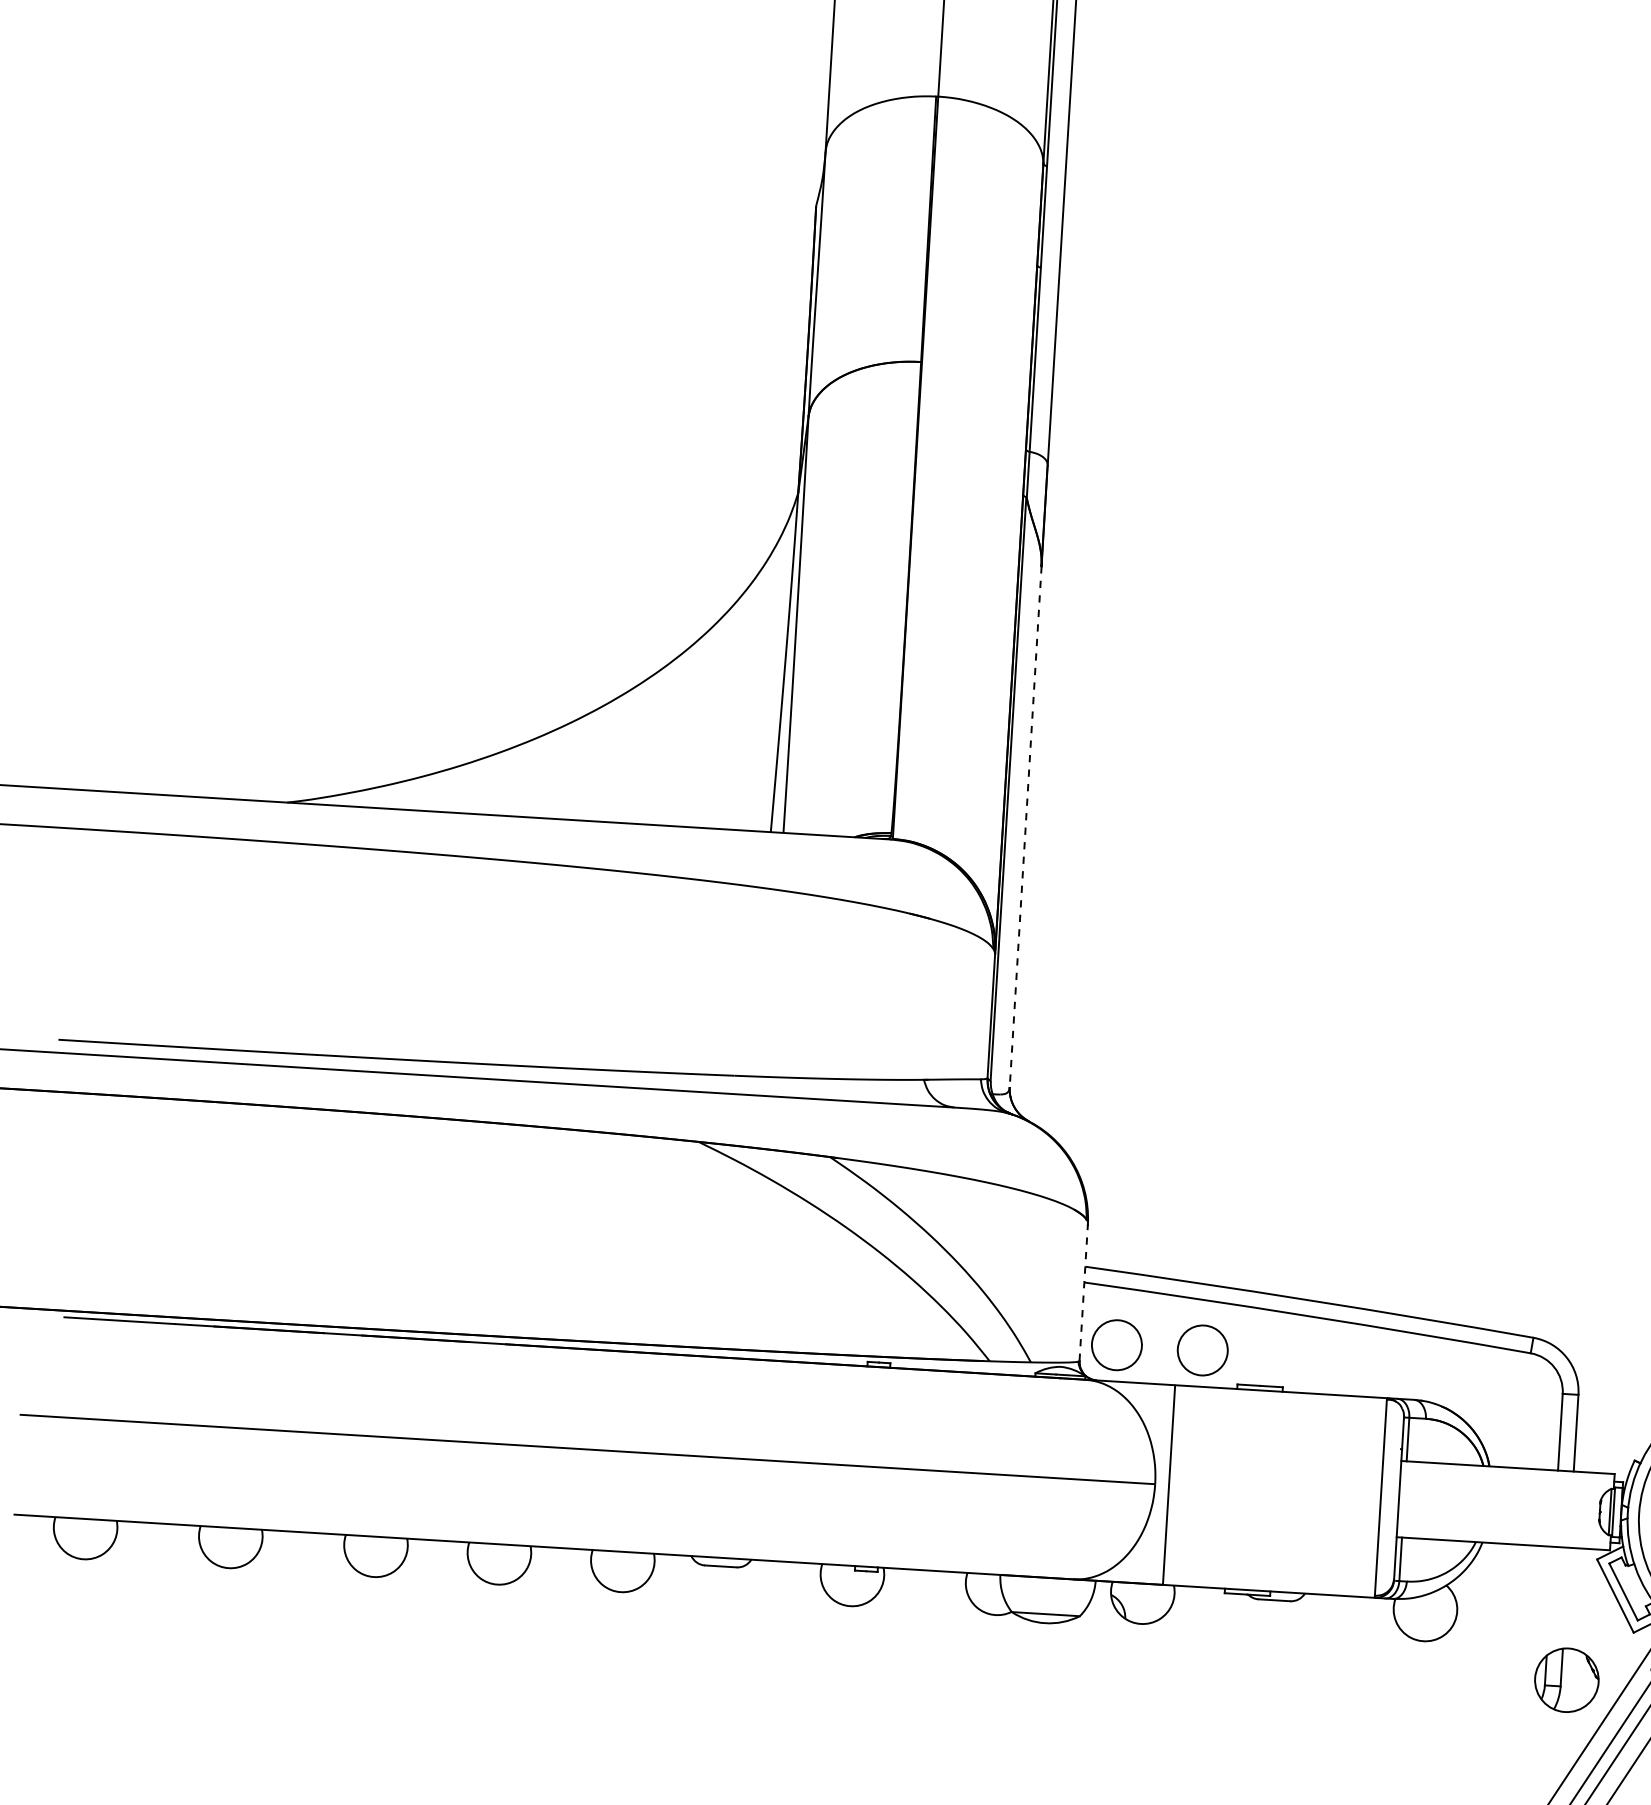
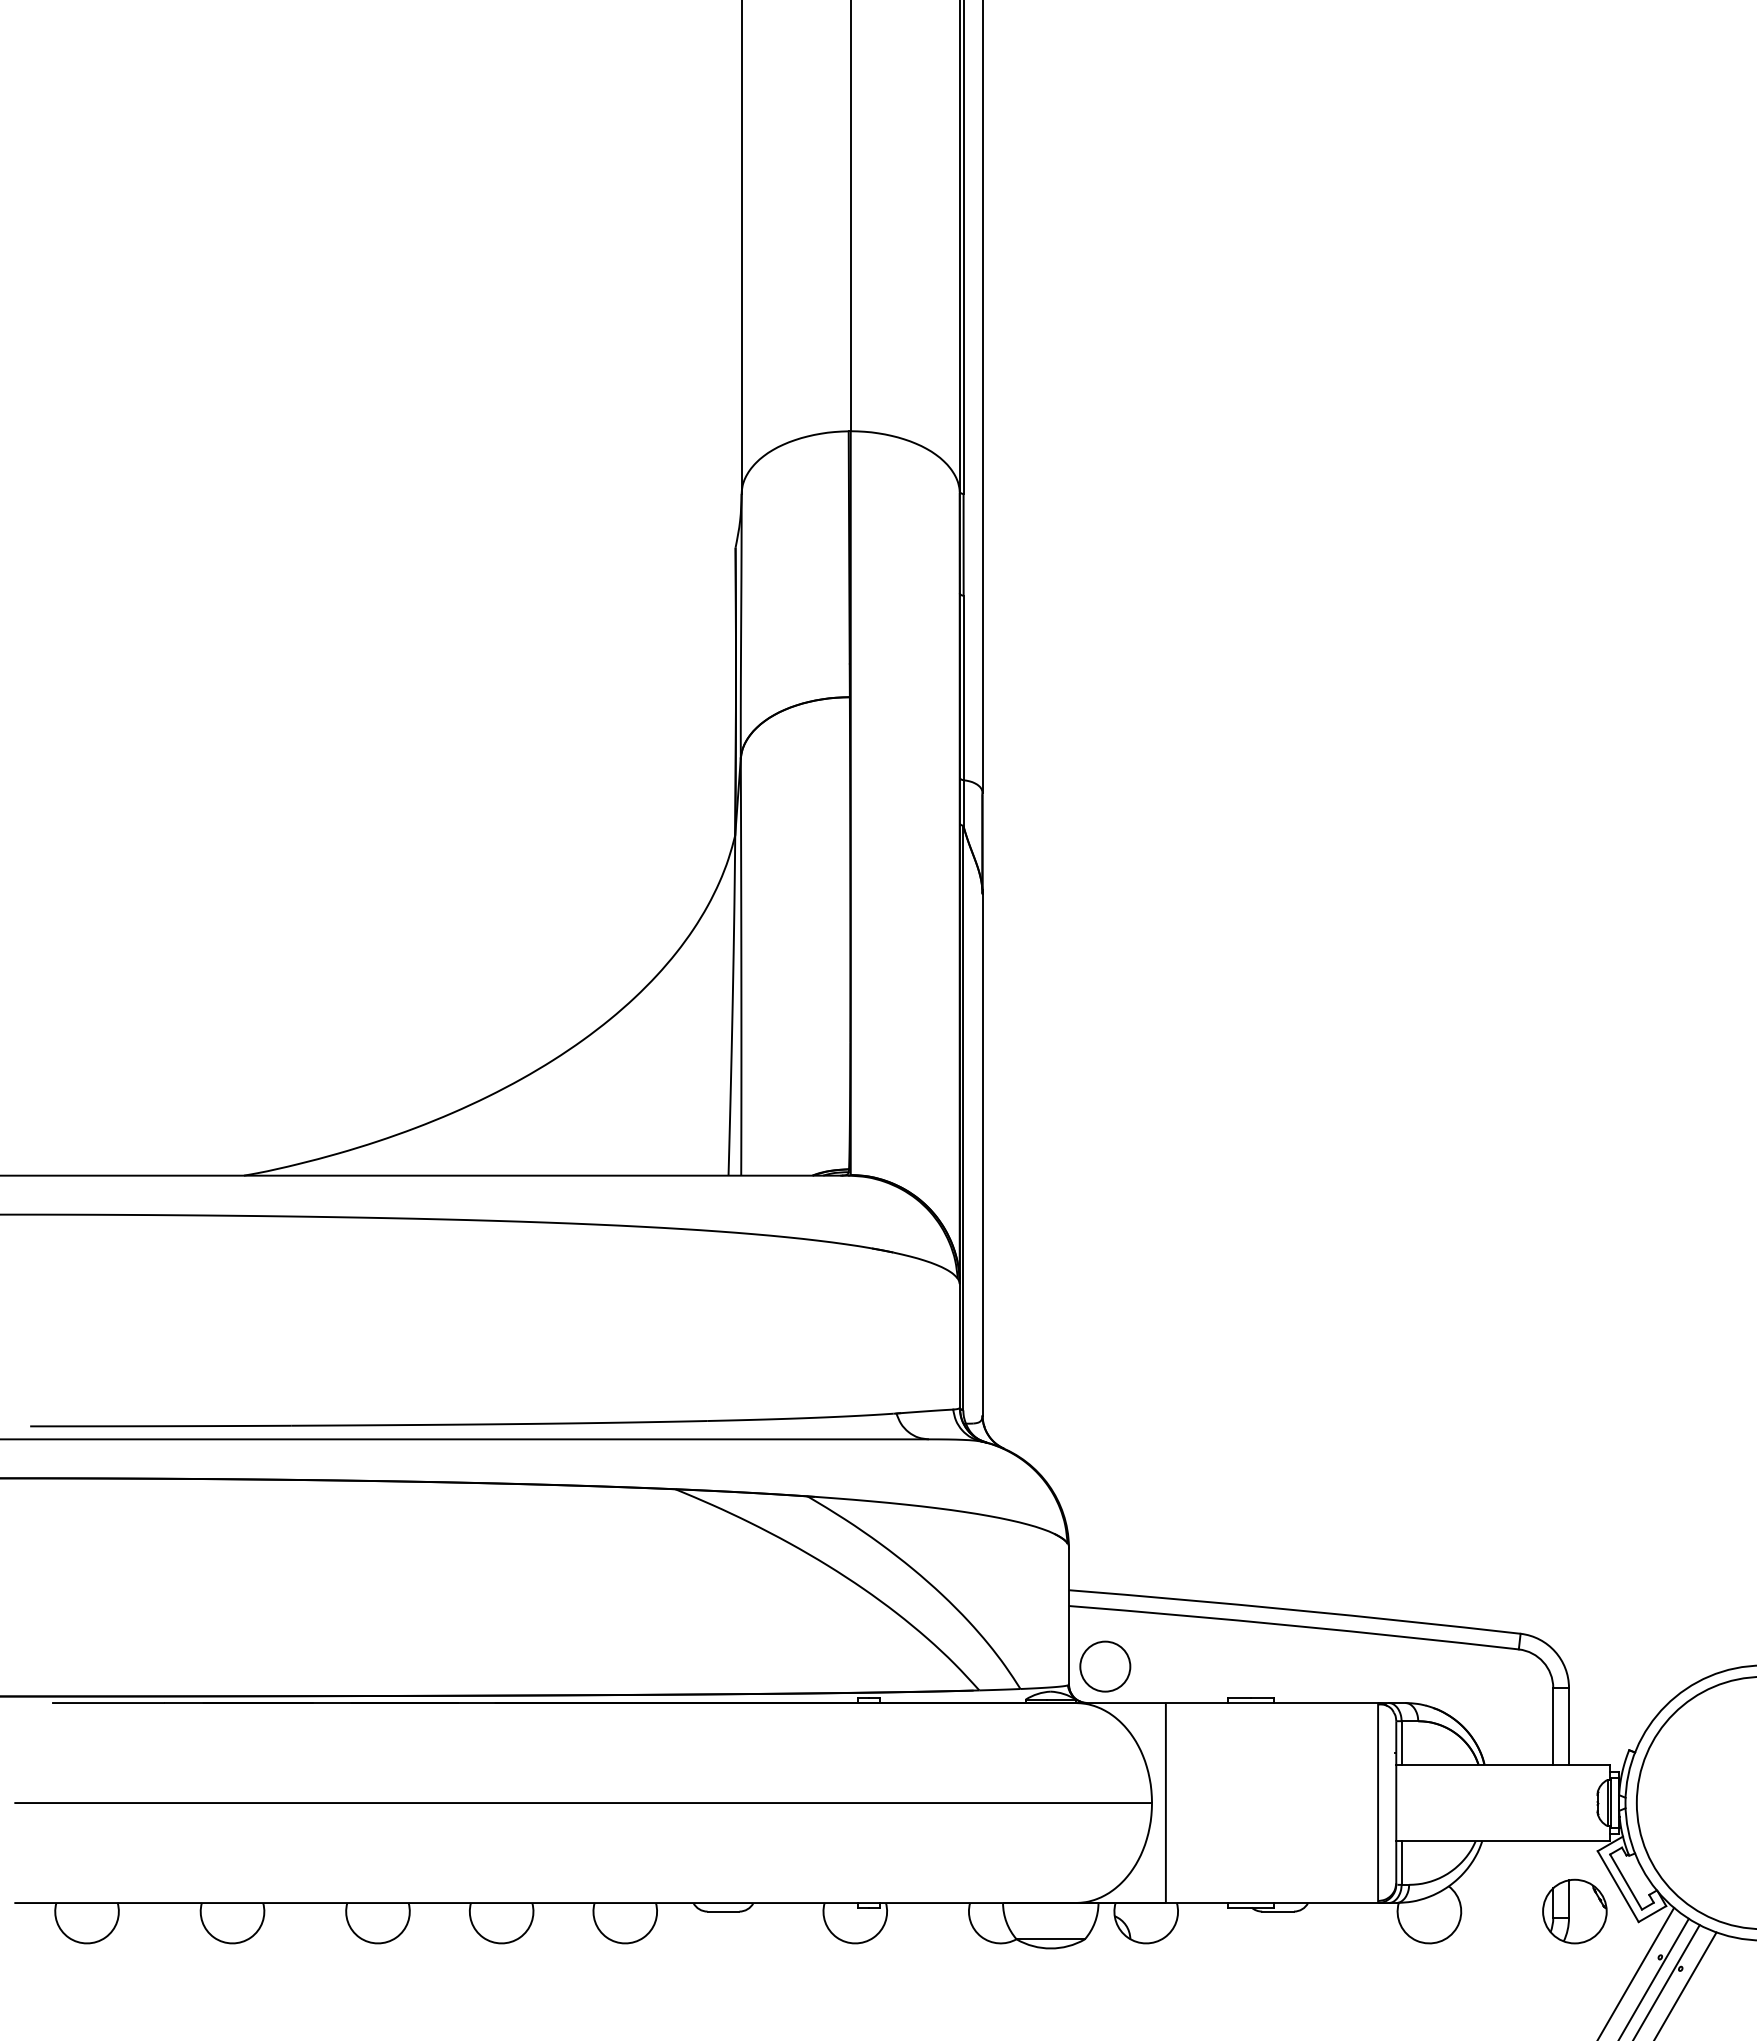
line: (1025, 826) -> (982, 1154), dashed -> solid
line: (1083, 1291) -> (1068, 1615), dashed -> solid
circle: (1202, 1350) -> (1191, 1666), removed
part: (1566, 1680) -> (1574, 1911), moved

